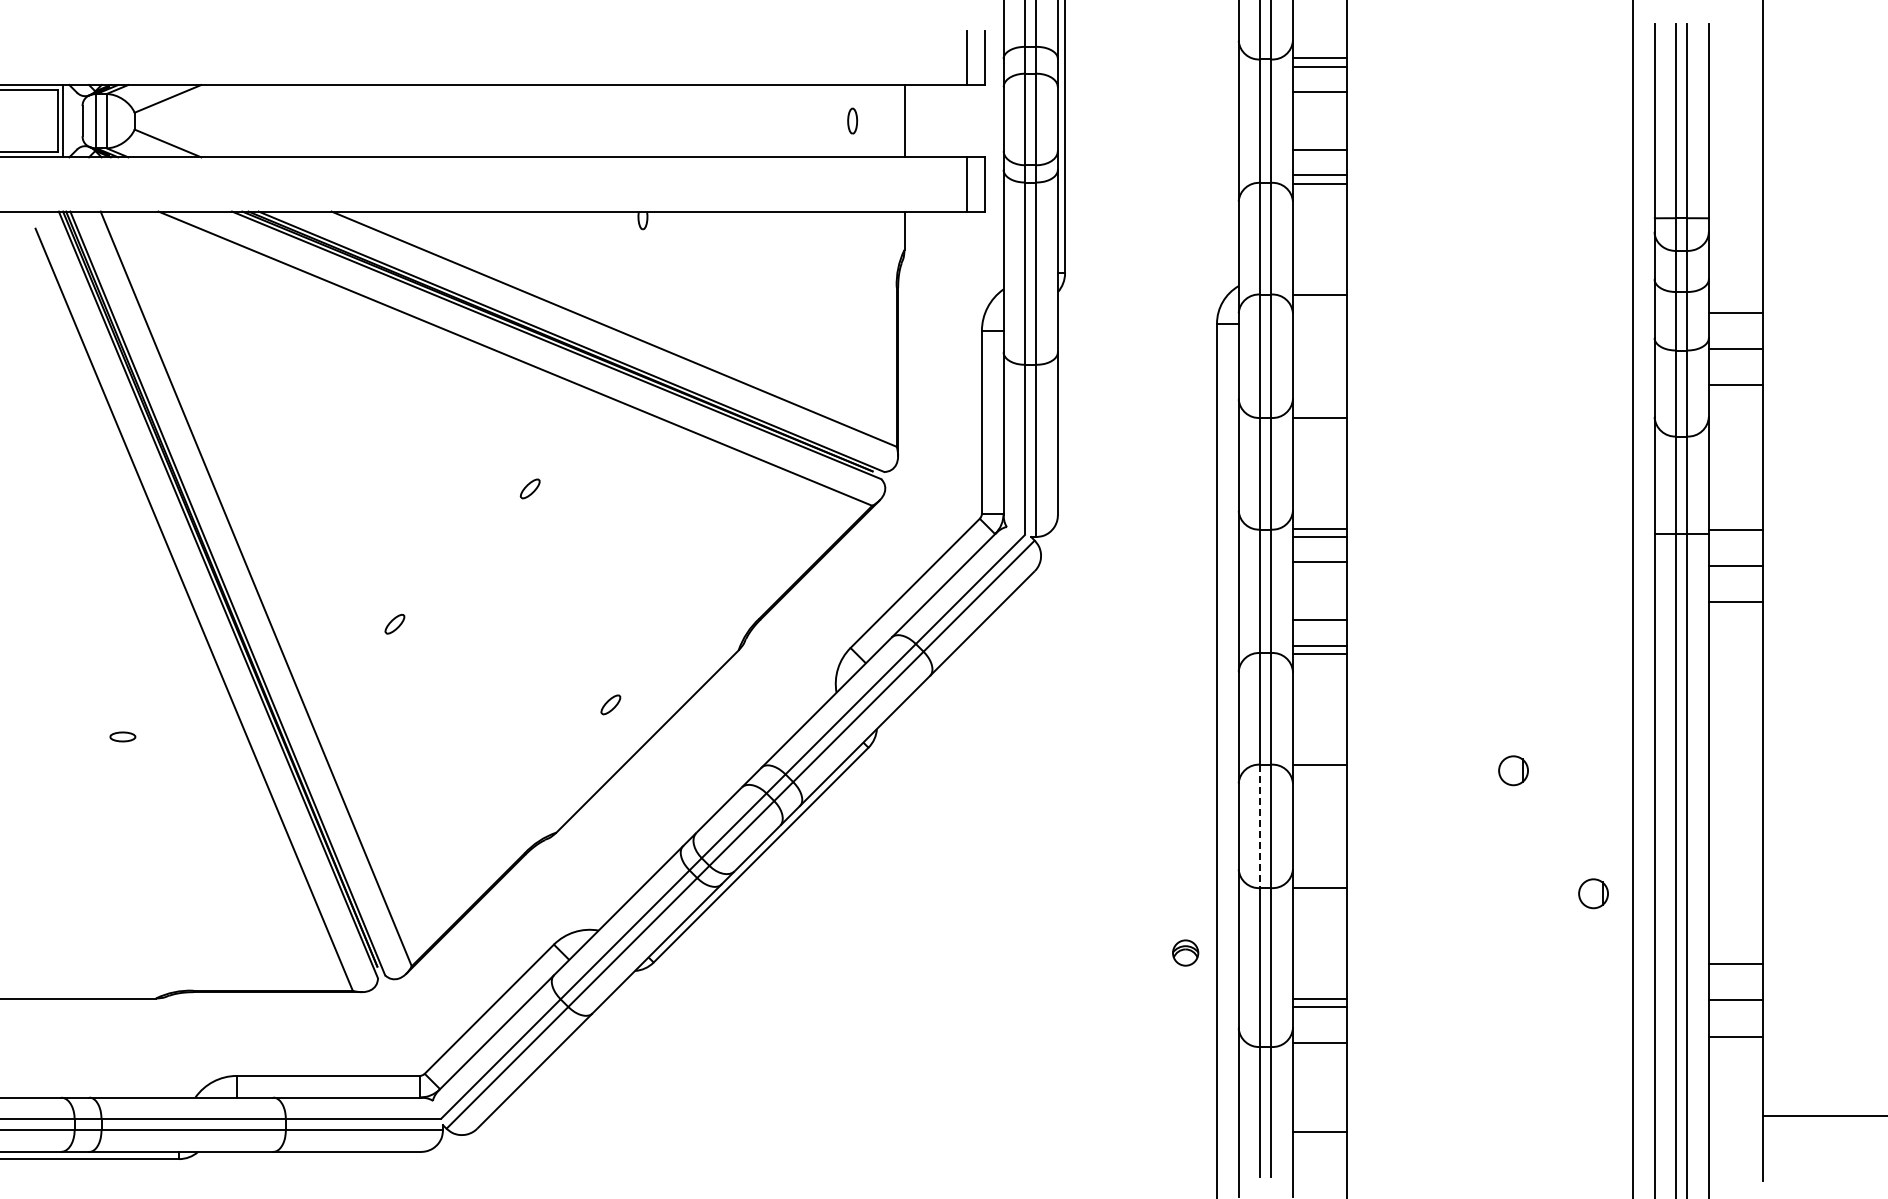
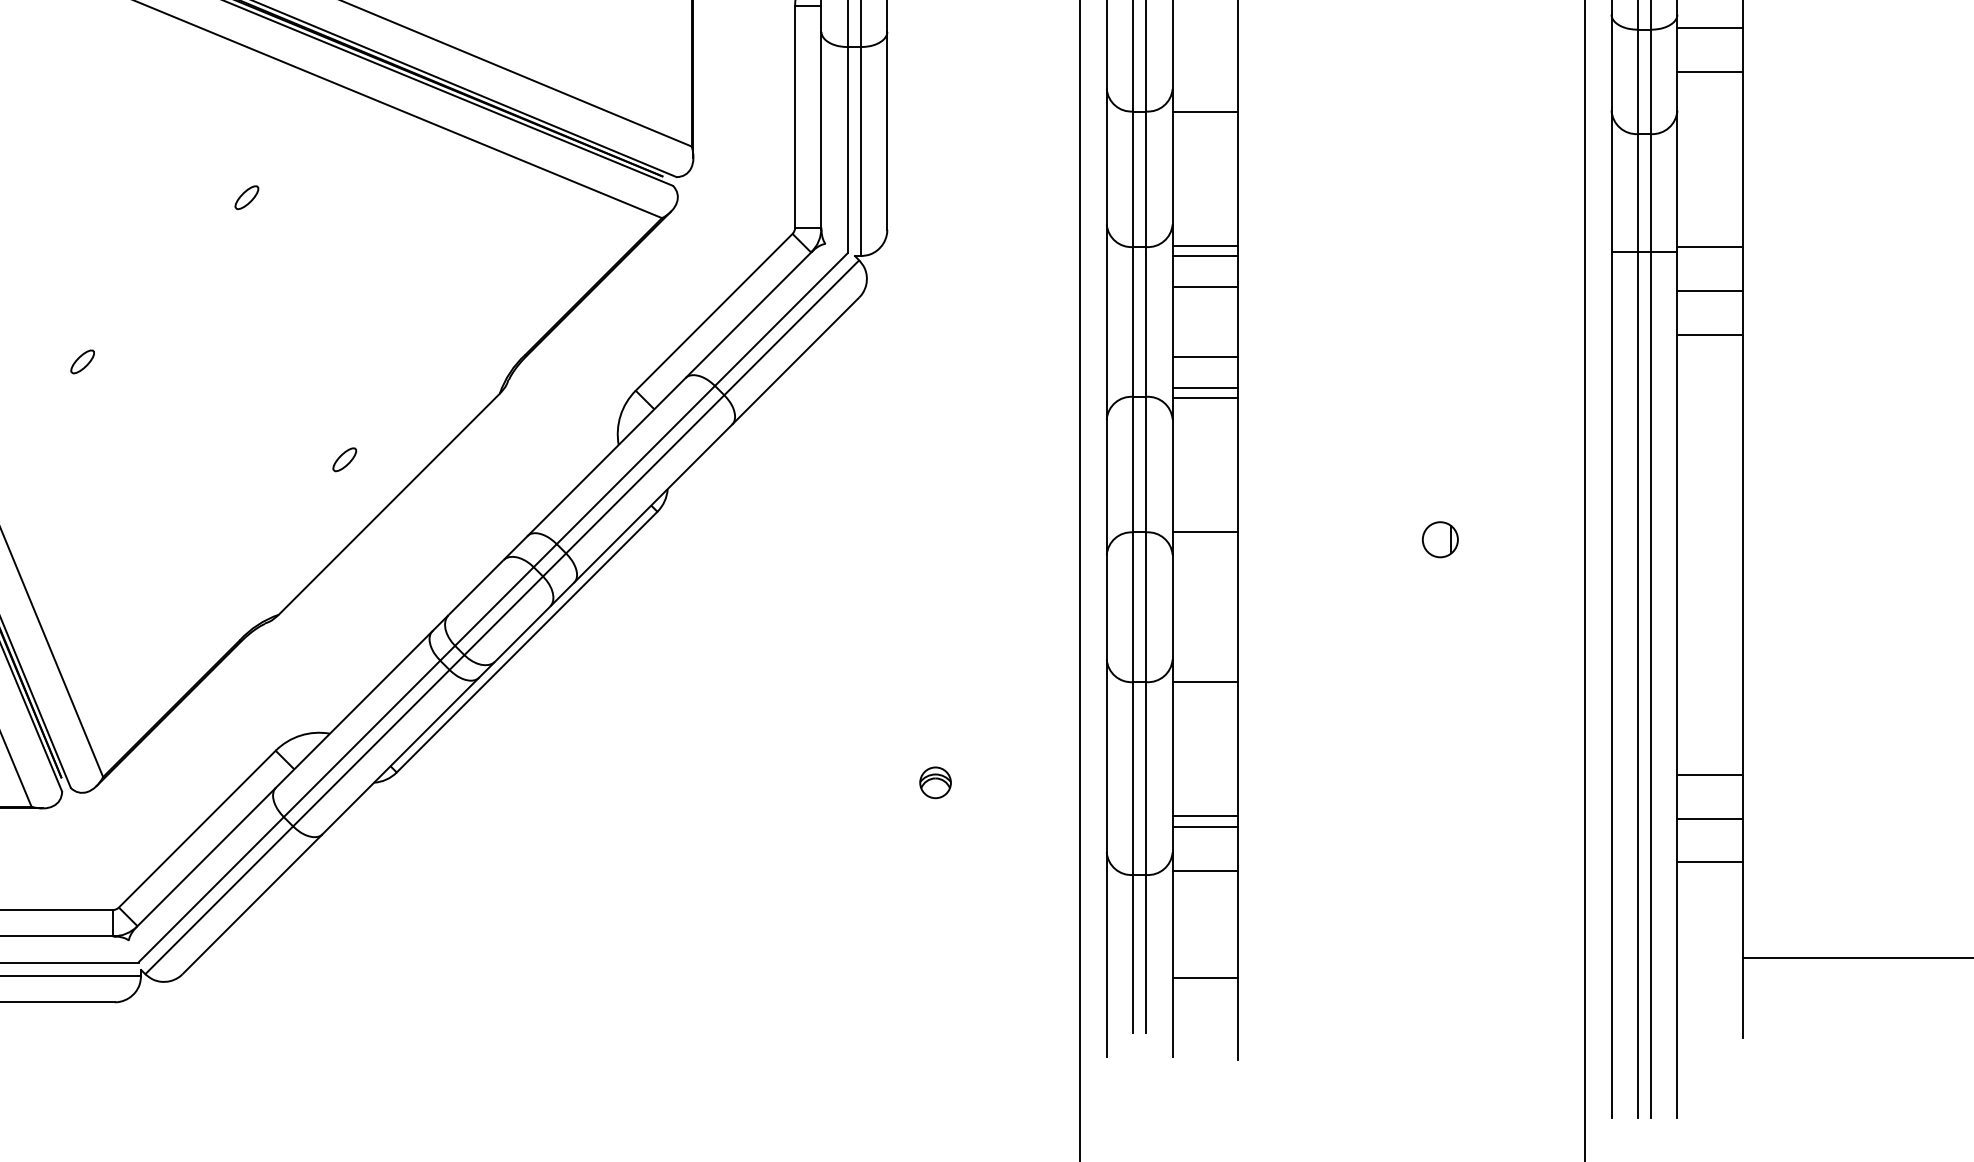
line: (1260, 826) -> (1133, 607), dashed -> solid
part: (1593, 893) -> (1537, 688), removed
part: (1185, 952) -> (935, 782), moved

